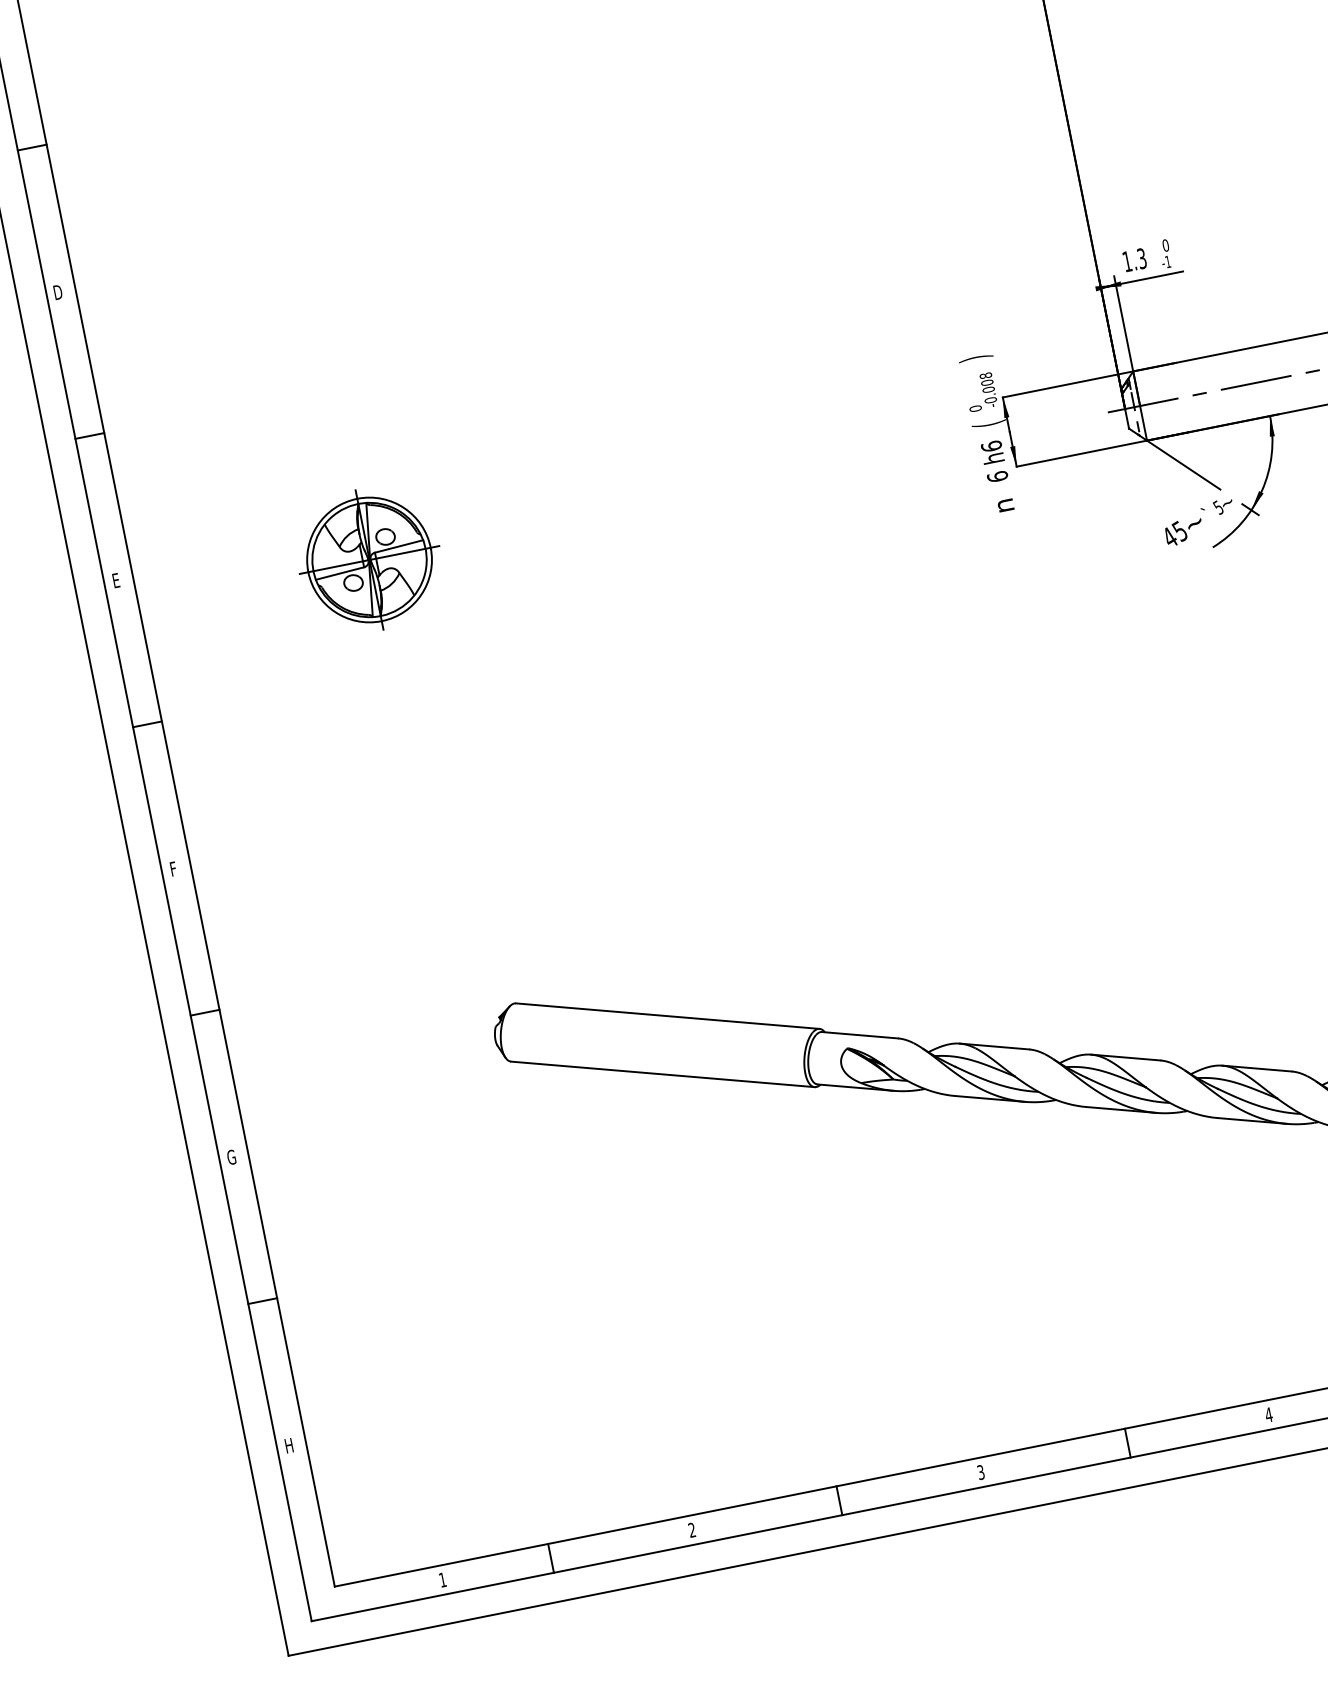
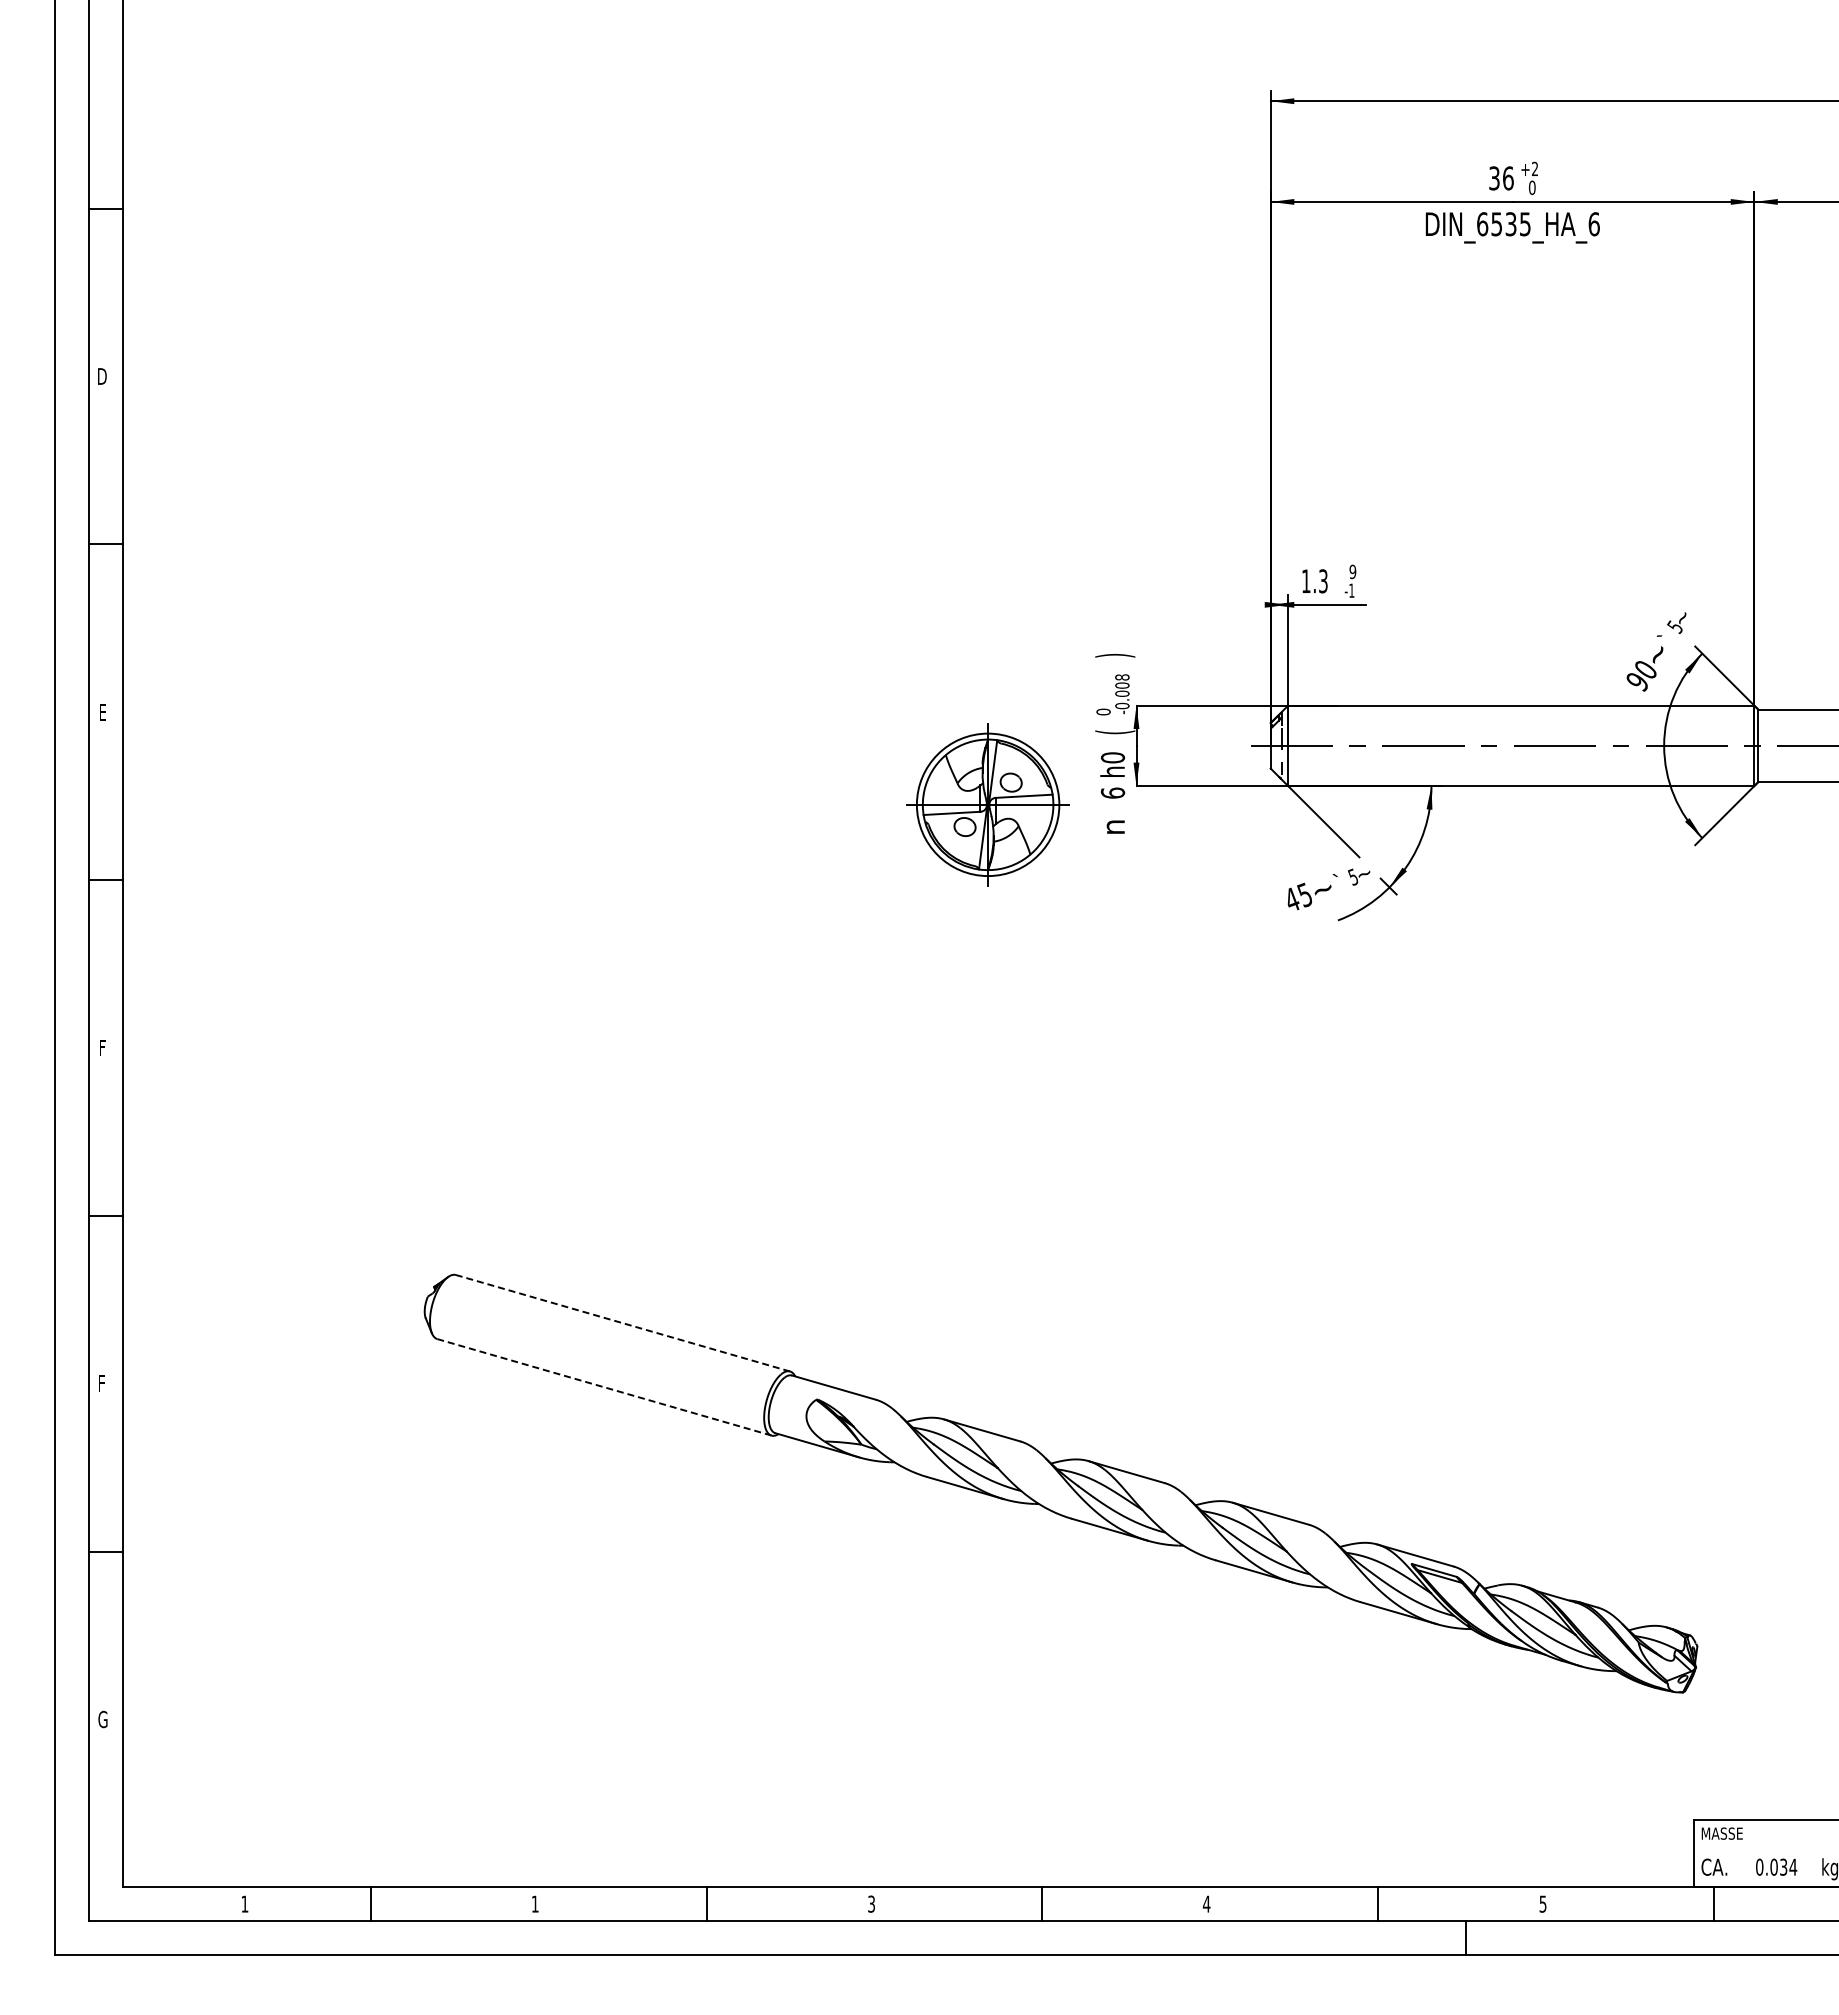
text: (1165, 246) -> (1352, 572), 0 -> 9
text: (991, 446) -> (1112, 757), h6 -> h0
part: (368, 559) -> (987, 804), moved
line: (668, 1016) -> (623, 1323), solid -> dashed
line: (662, 1074) -> (604, 1387), solid -> dashed
text: (231, 1157) -> (102, 1383), G -> F
text: (288, 1445) -> (102, 1719), H -> G
text: (691, 1529) -> (534, 1903), 2 -> 1

